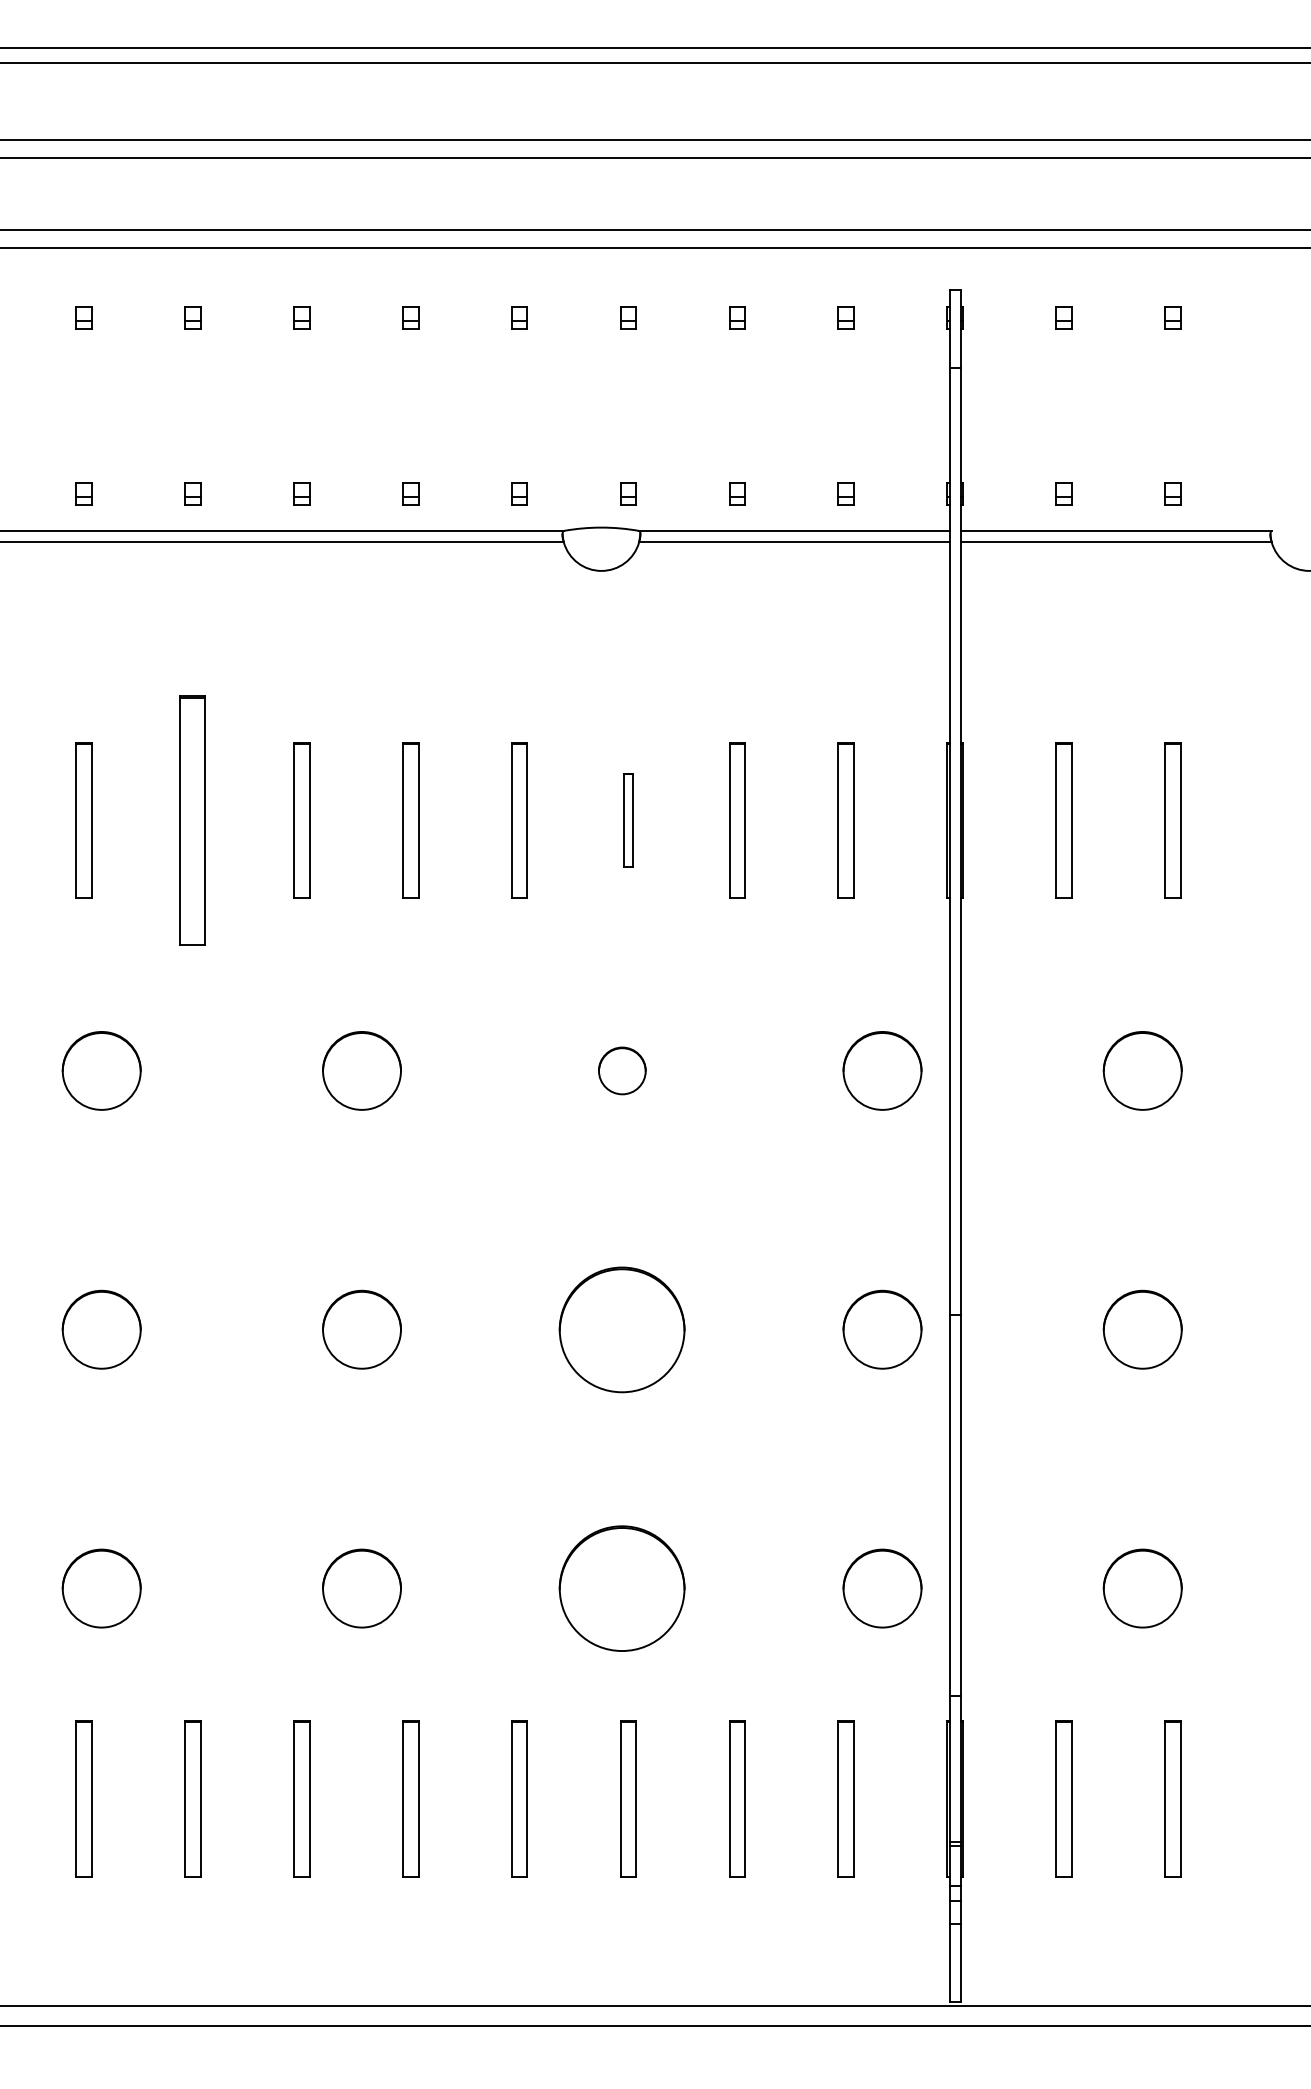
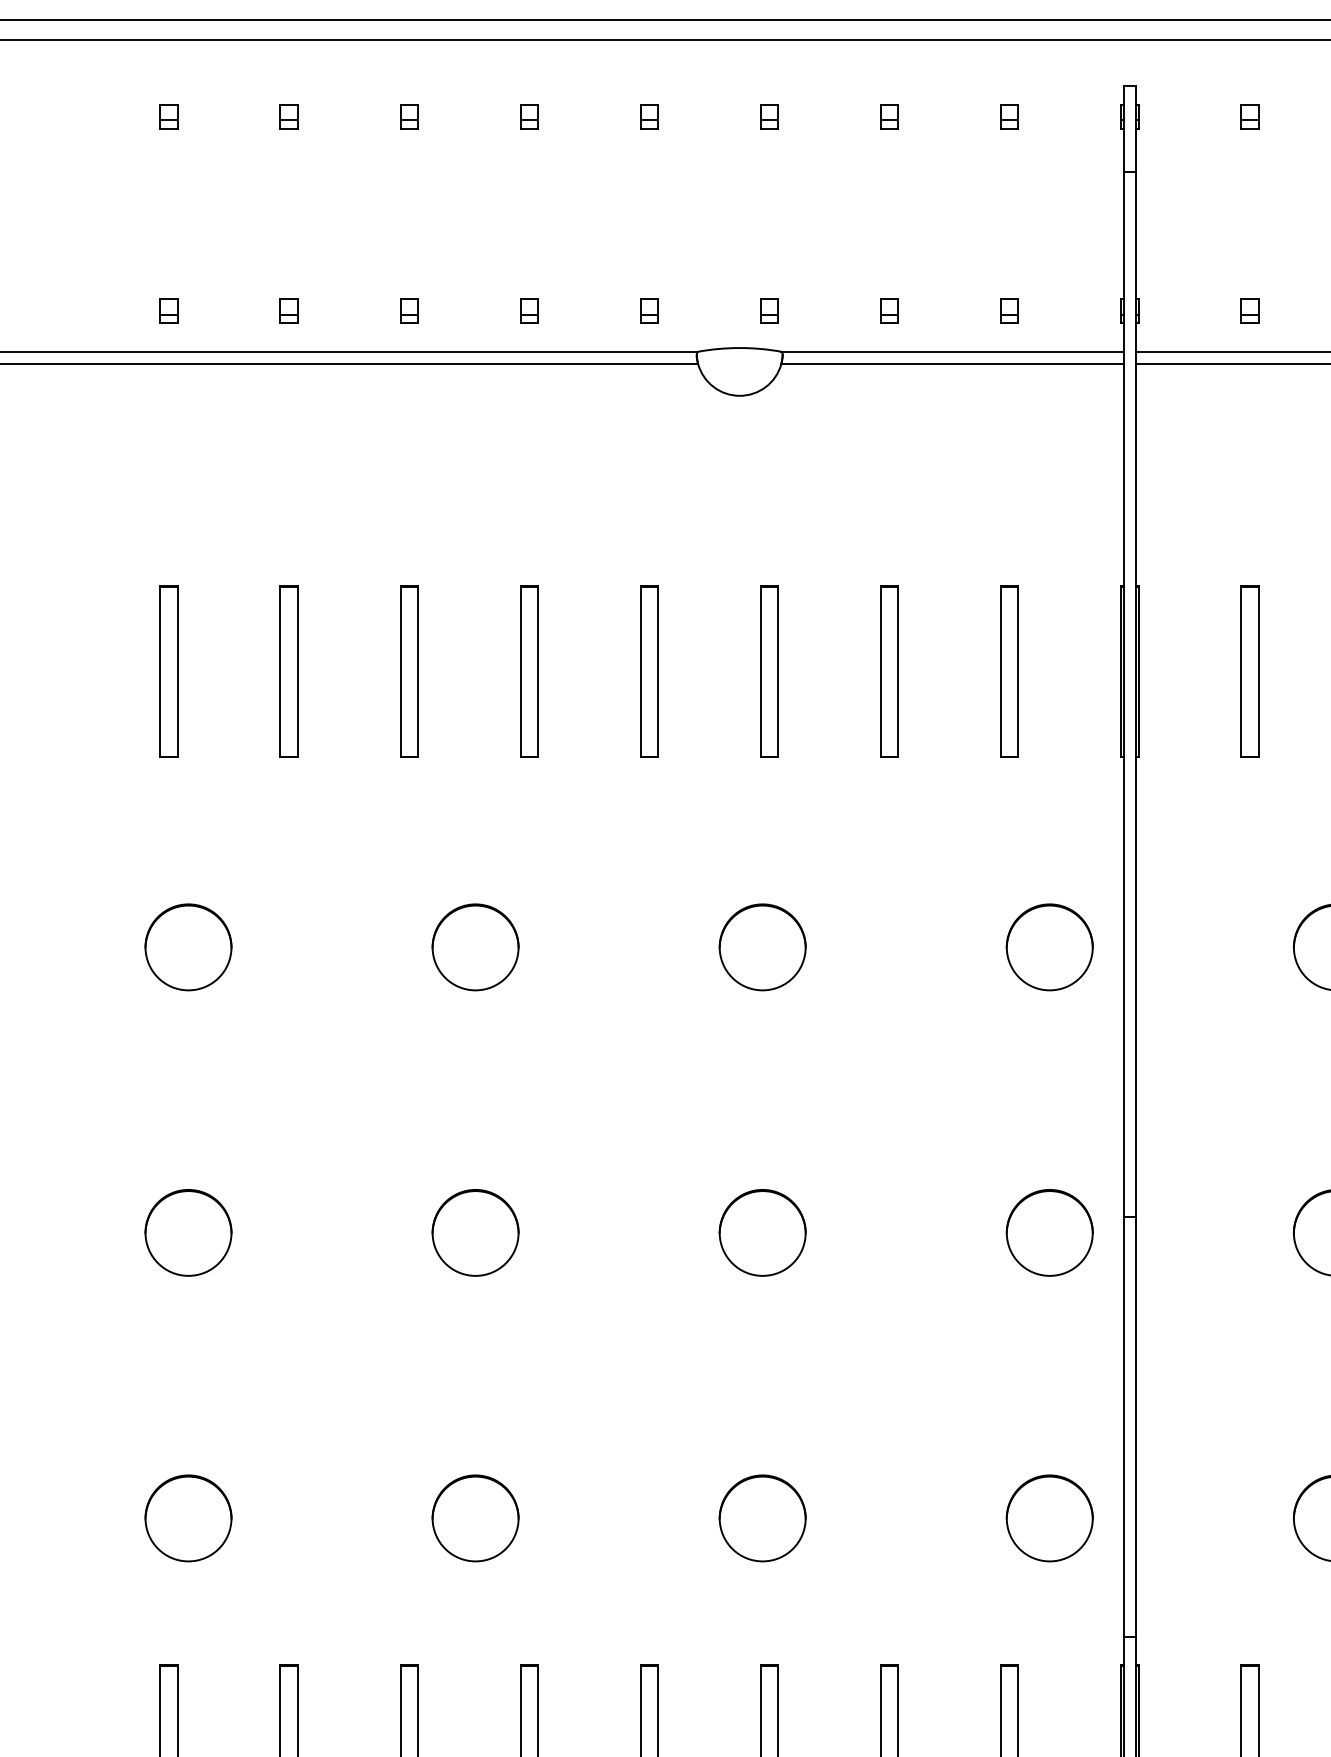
part: (192, 820) -> (288, 671), size x0.62
part: (628, 820) -> (769, 671), size x1.67
part: (622, 1070) -> (762, 946), size x1.67
part: (622, 1329) -> (762, 1232), size x0.62
part: (622, 1588) -> (762, 1518), size x0.62

